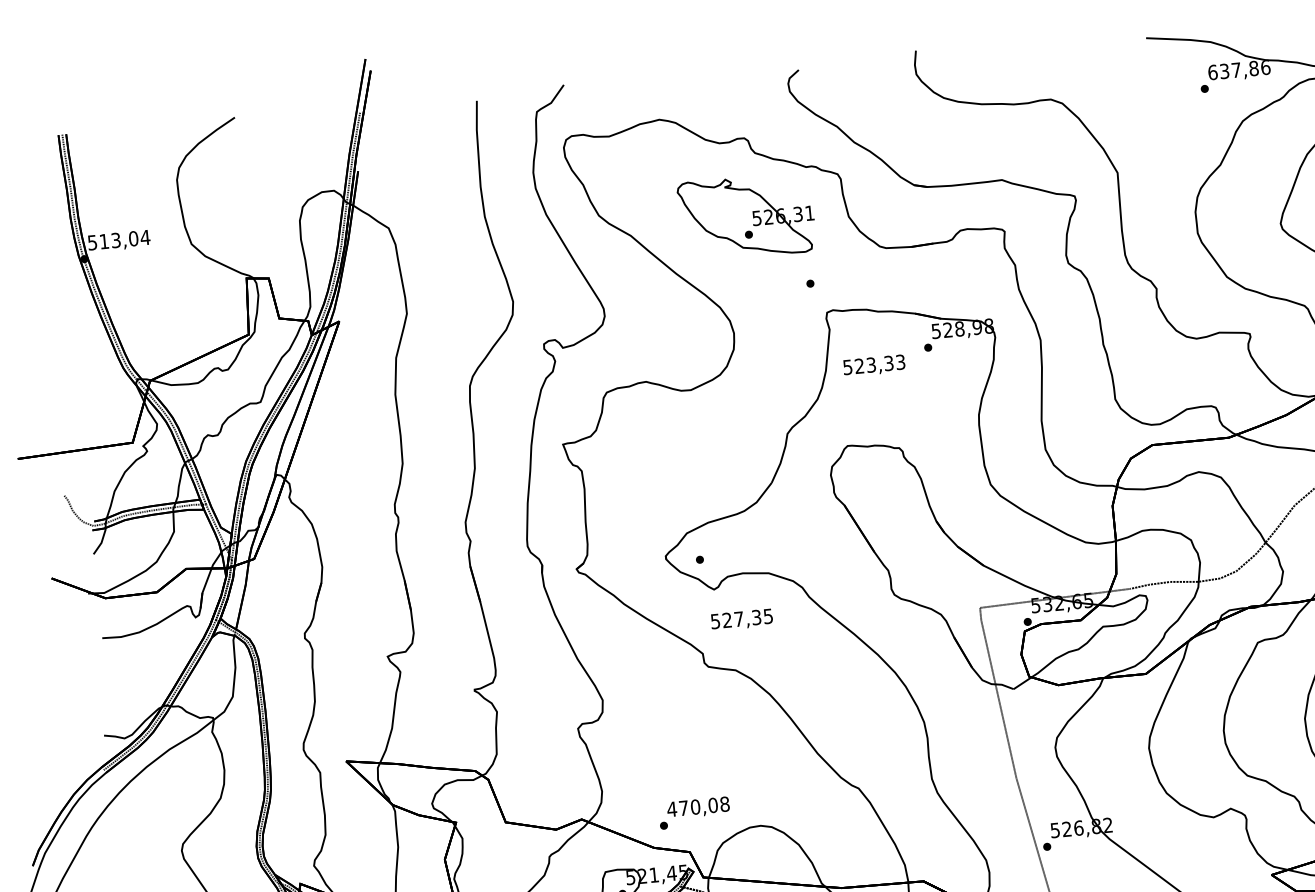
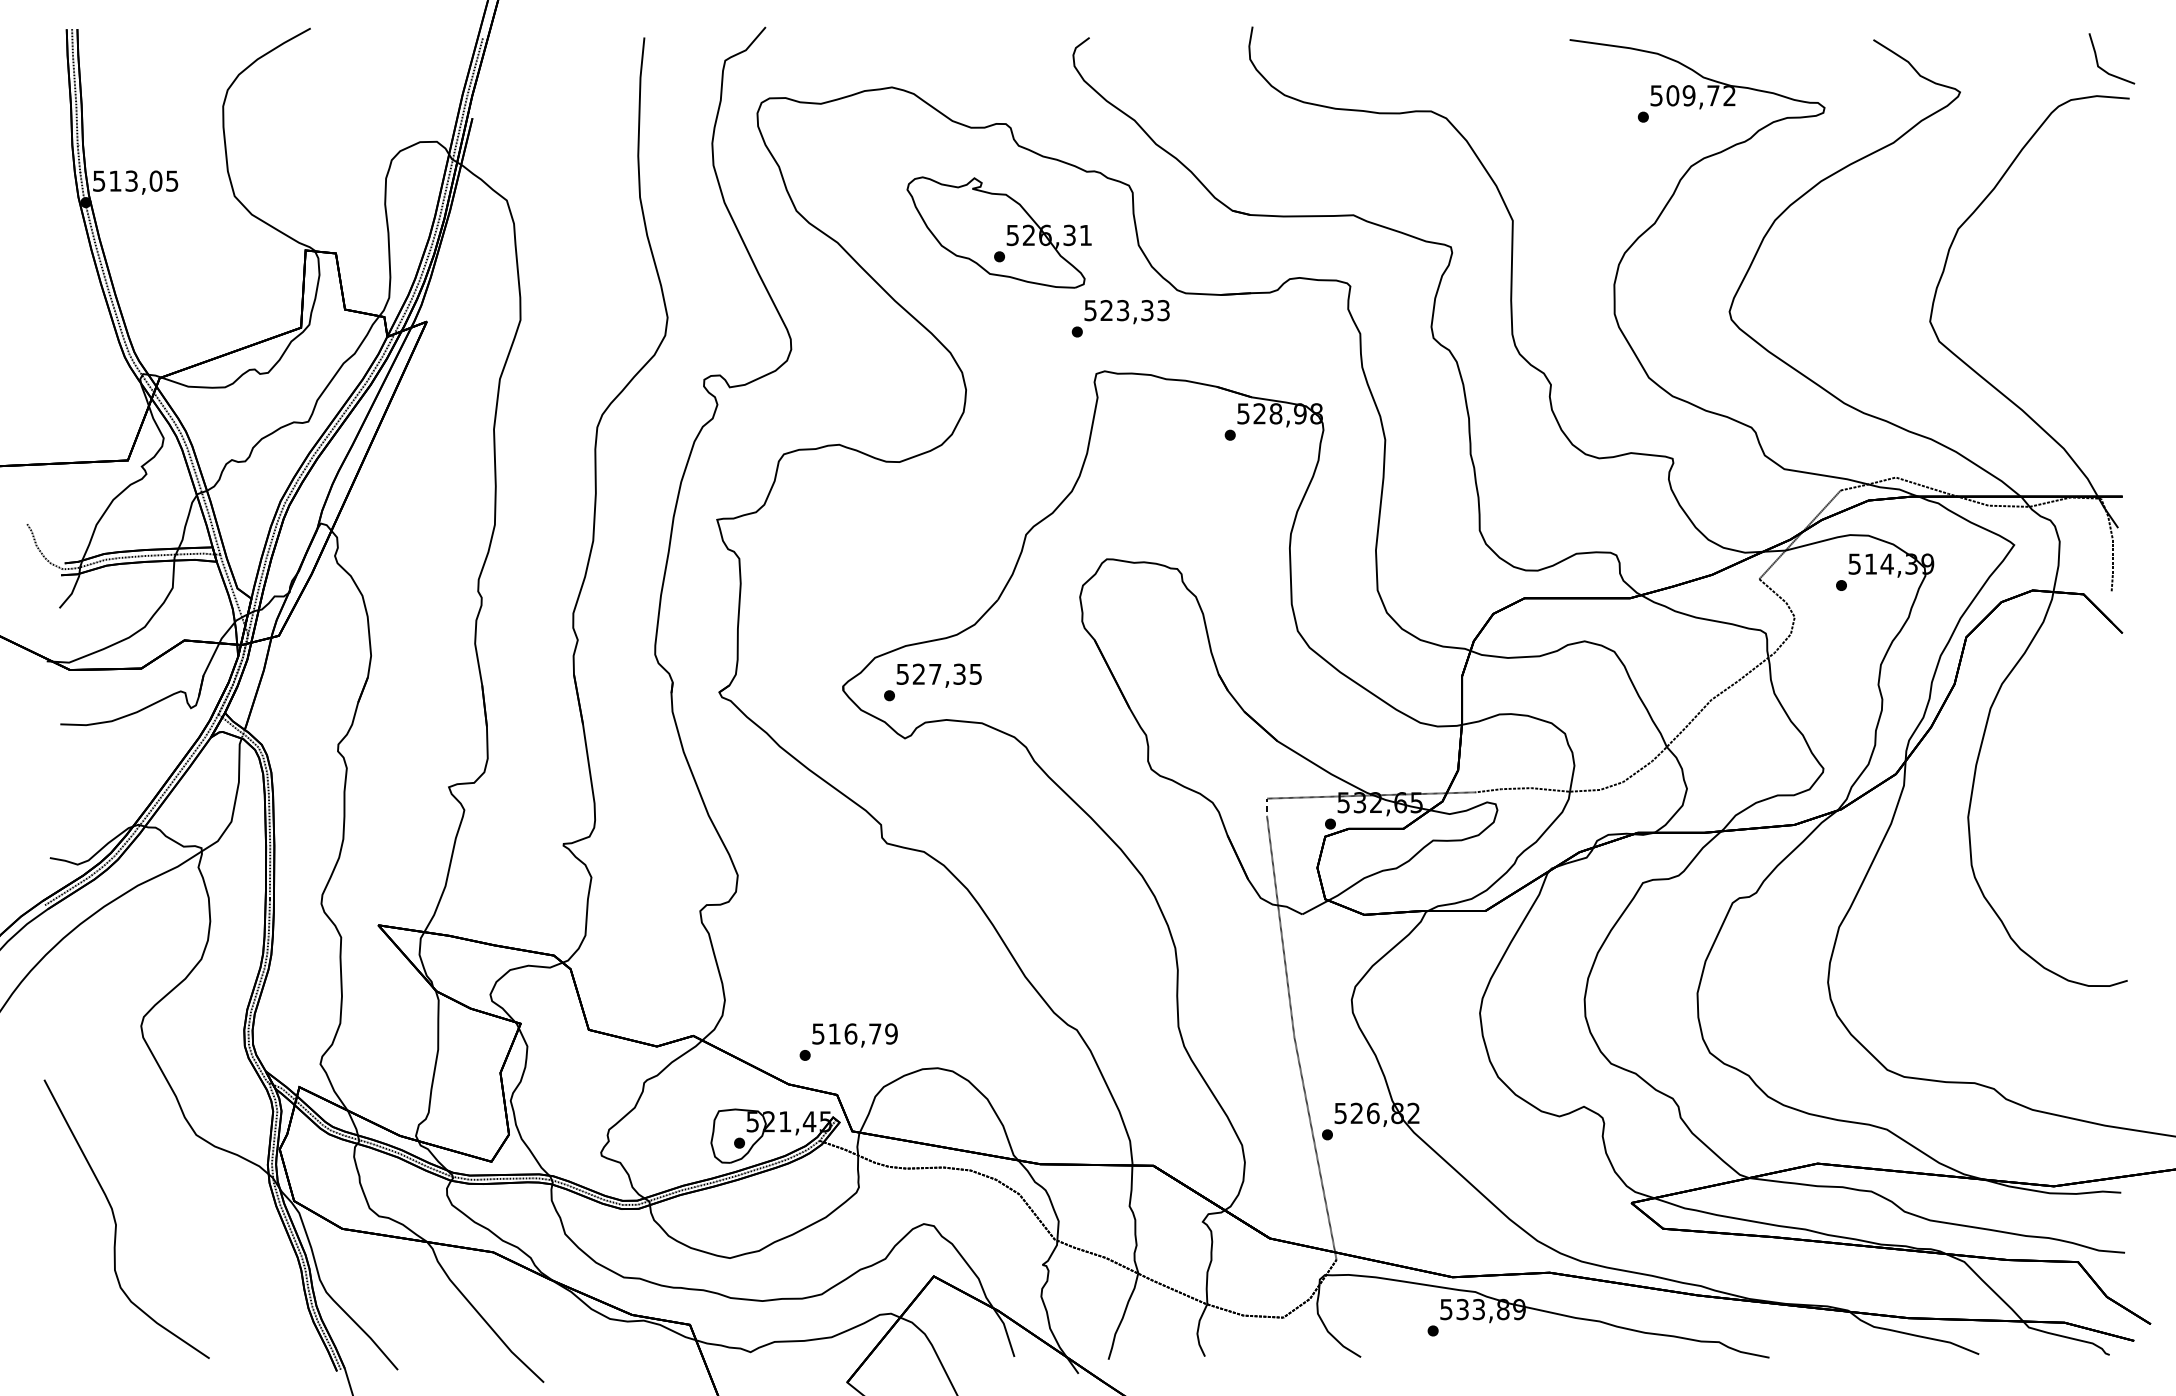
text: (1239, 69) -> (1693, 95), 637,86 -> 509,72
text: (144, 237) -> (171, 180), 513,04 -> 513,05
text: (873, 366) -> (1126, 312), moved
text: (741, 619) -> (938, 675), moved
text: (698, 806) -> (854, 1033), 470,08 -> 516,79

